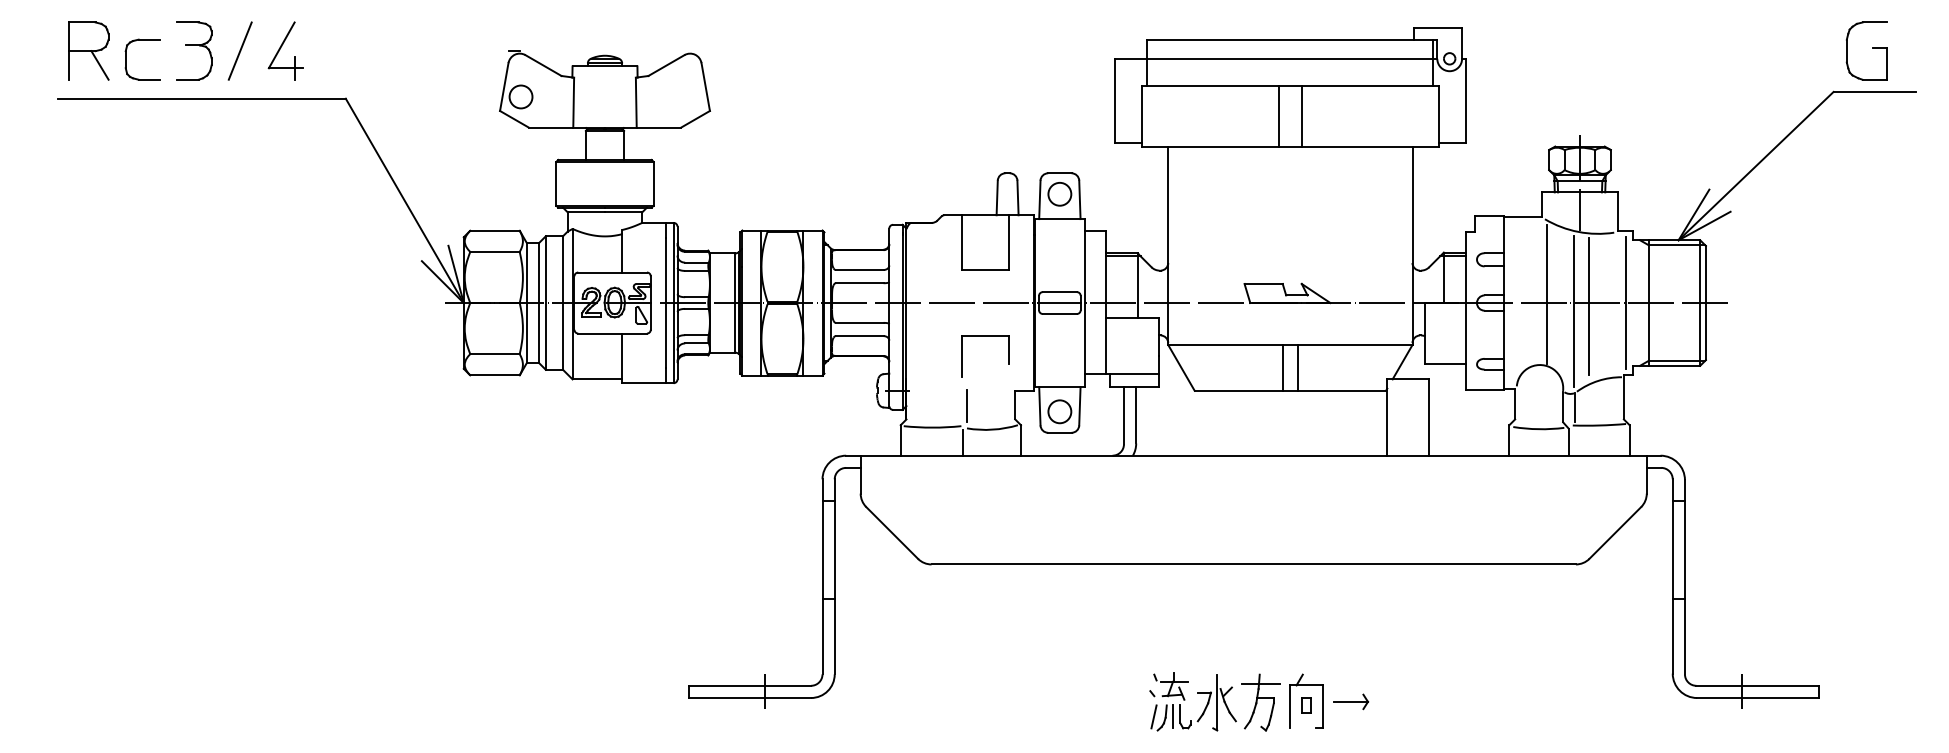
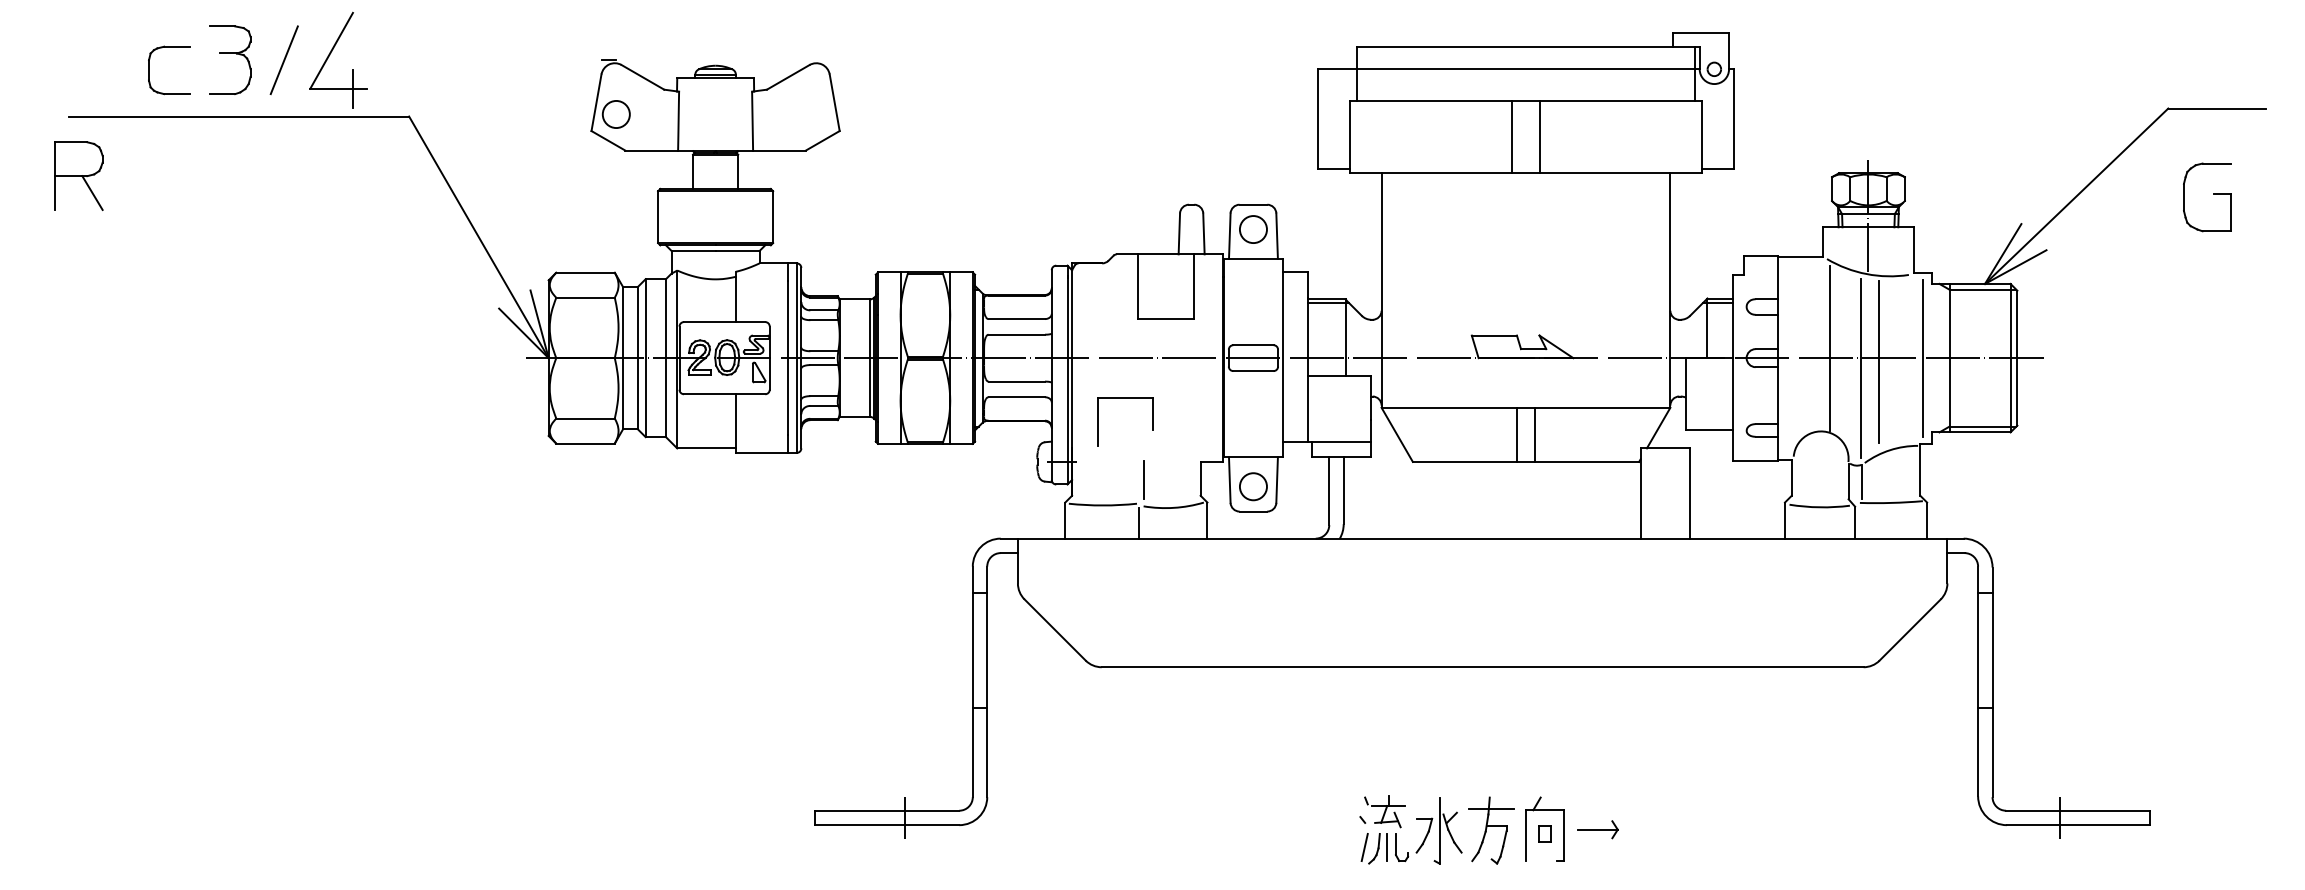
part: (1872, 48) -> (2214, 194), moved
part: (88, 50) -> (78, 175), moved
part: (285, 50) -> (337, 59), size x1.4
part: (985, 336) -> (1125, 397), moved

